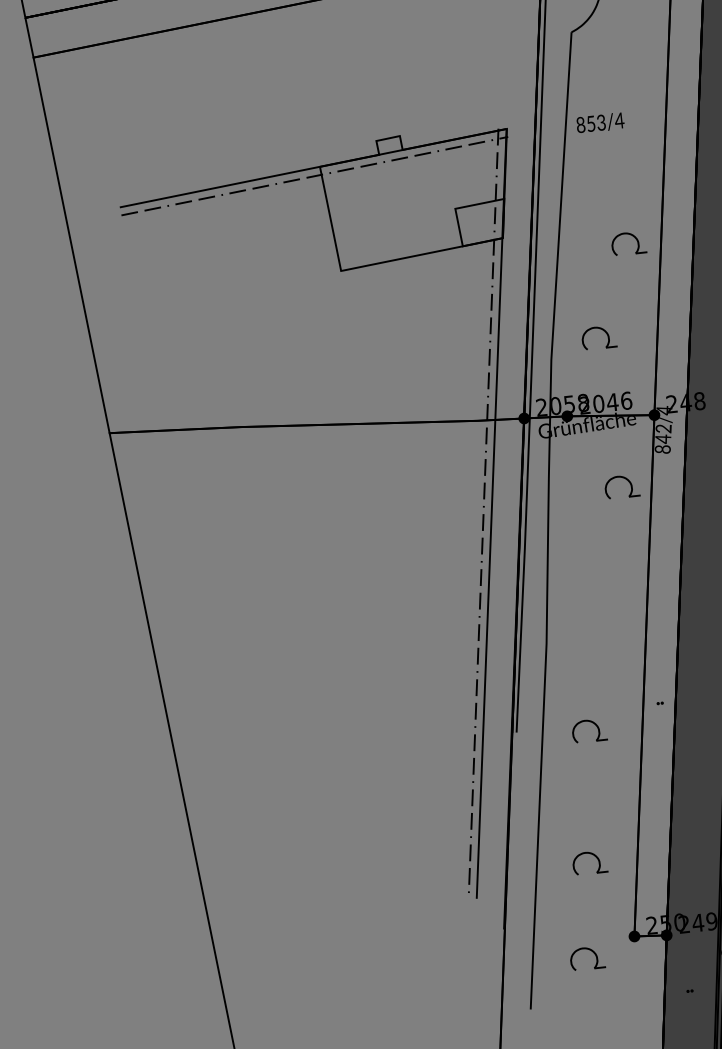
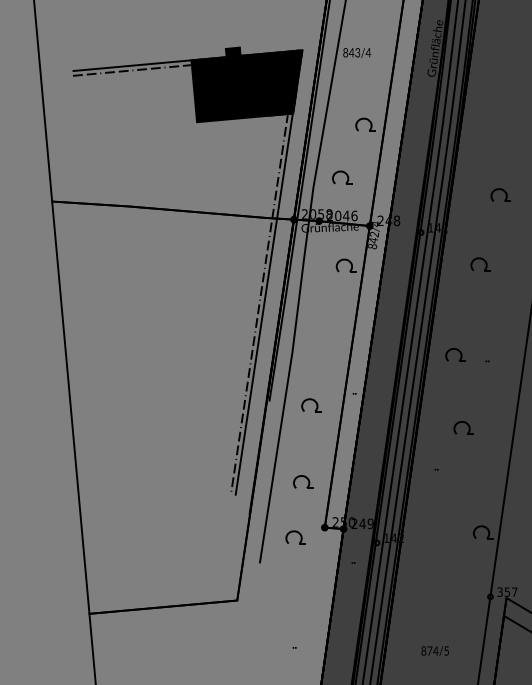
text: (590, 123) -> (351, 52), 853/4 -> 843/4
fill: (418, 197) -> (246, 84), added

